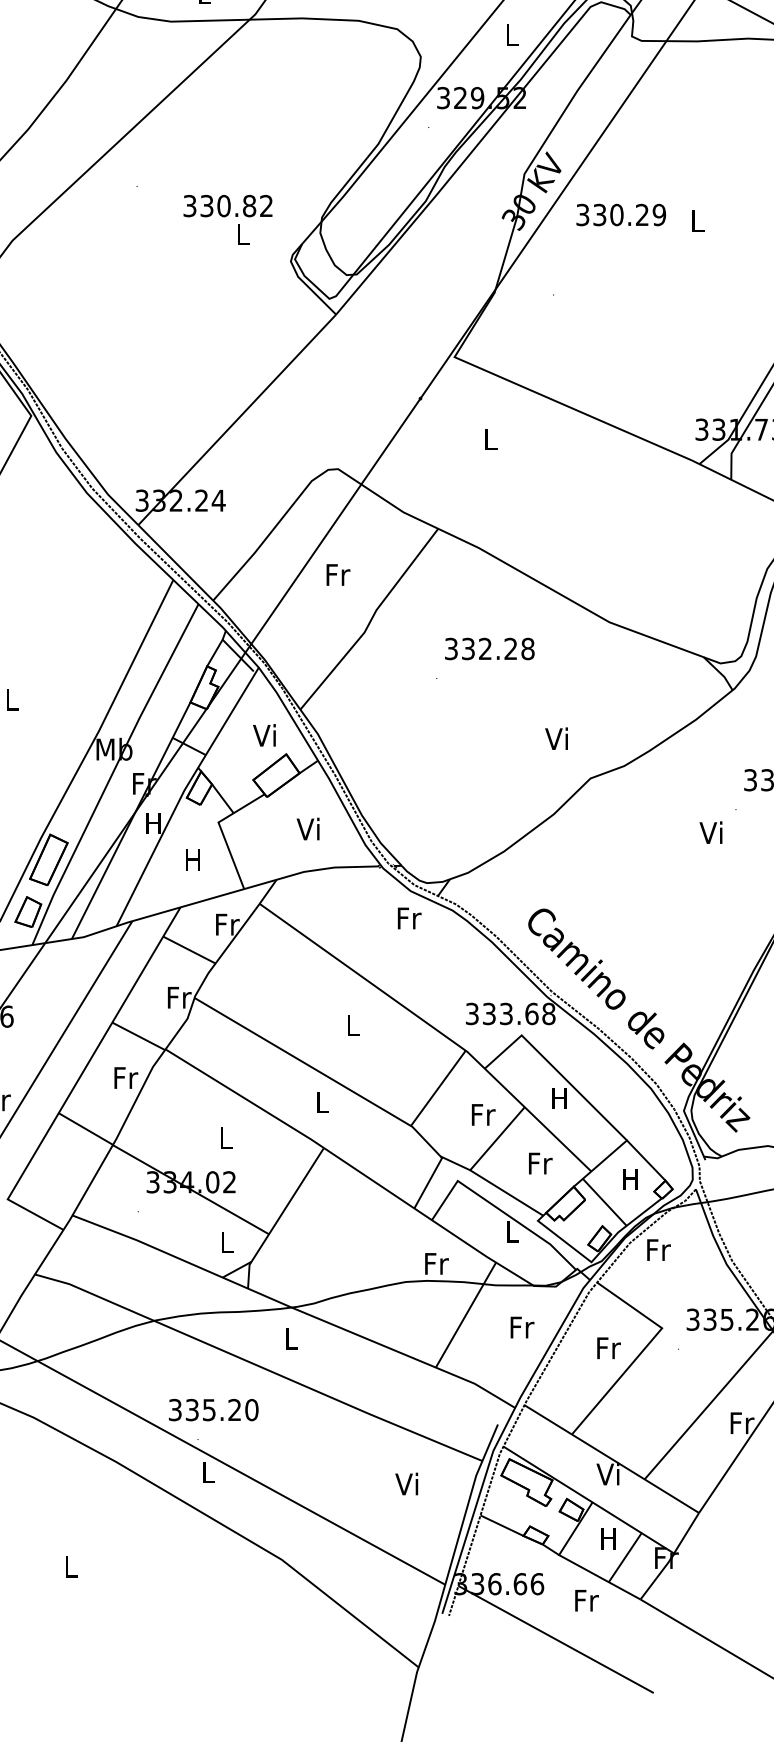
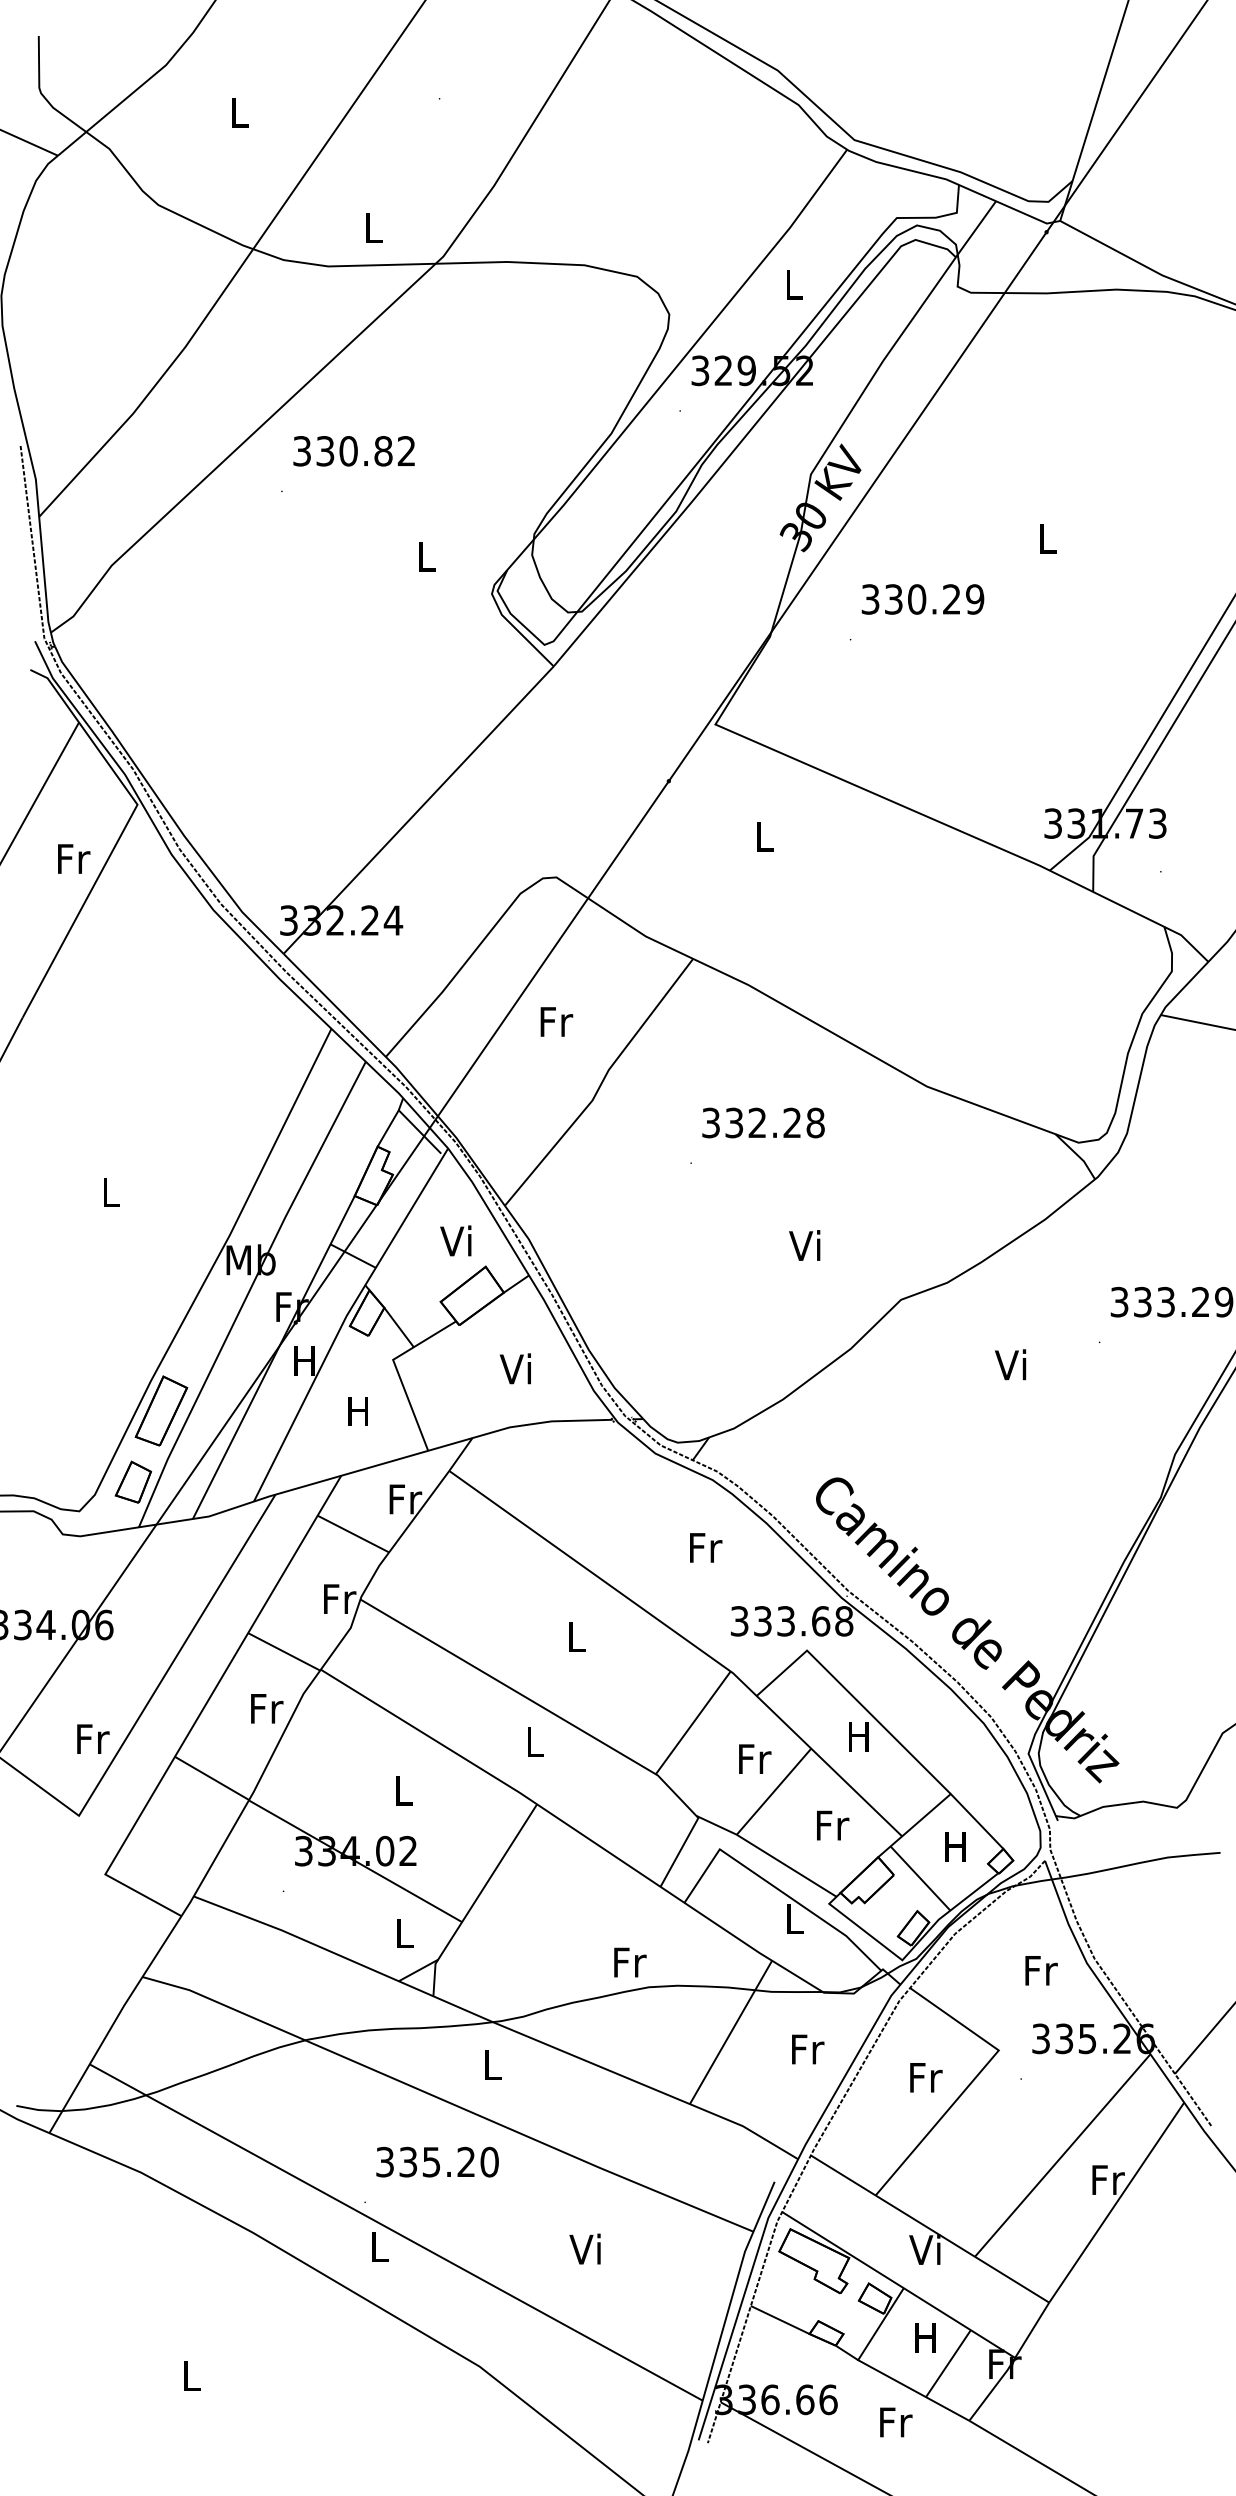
text: (227, 206) -> (353, 451), moved
text: (620, 215) -> (922, 599), moved
text: (556, 738) -> (804, 1245), moved
text: (710, 832) -> (1010, 1364), moved
text: (409, 918) -> (706, 1547), moved
text: (658, 1249) -> (1041, 1970), moved
text: (437, 1263) -> (630, 1962), moved
text: (213, 1409) -> (437, 2161), moved
text: (406, 1483) -> (584, 2248), moved

